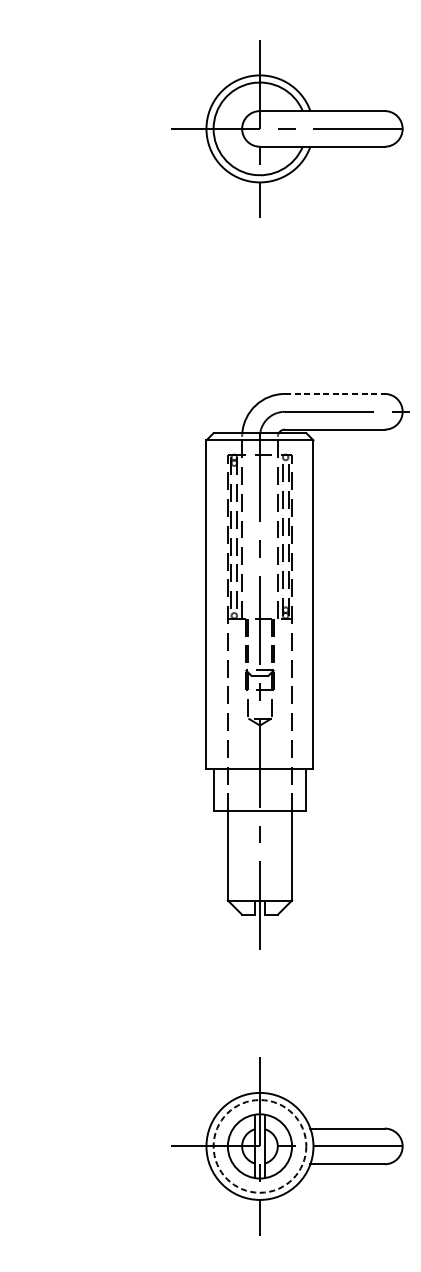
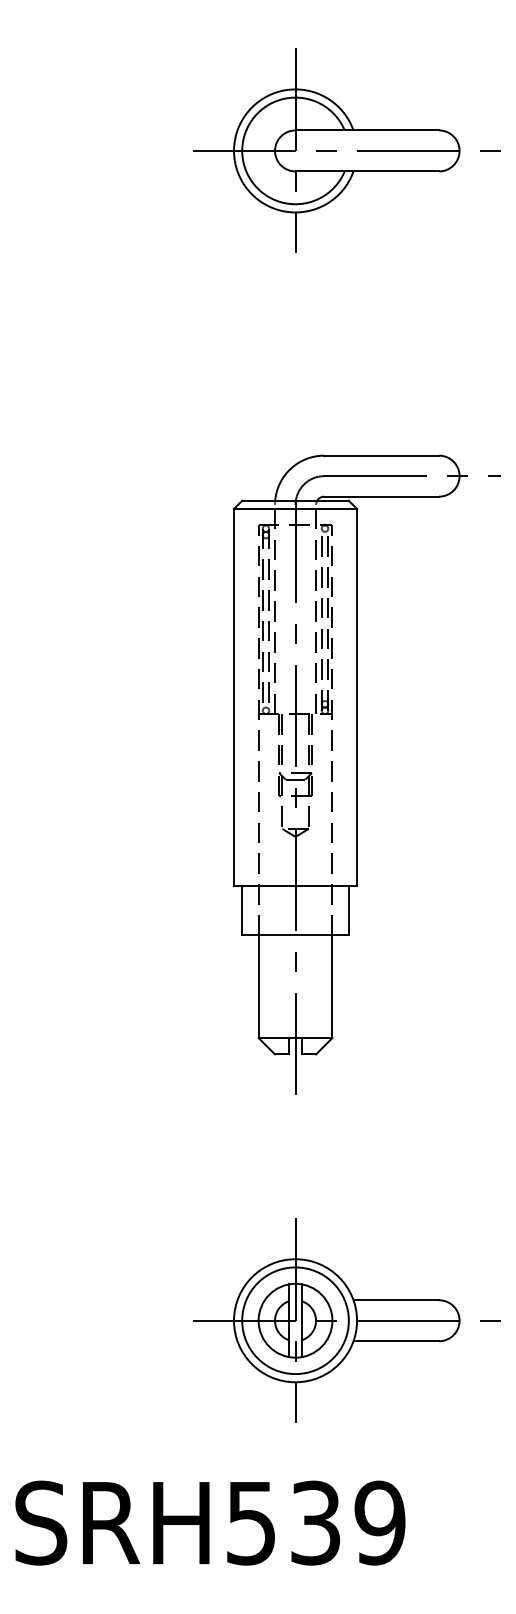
line: (335, 393) -> (382, 455), dashed -> solid
circle: (259, 1146) -> (295, 1320), dashed -> solid

